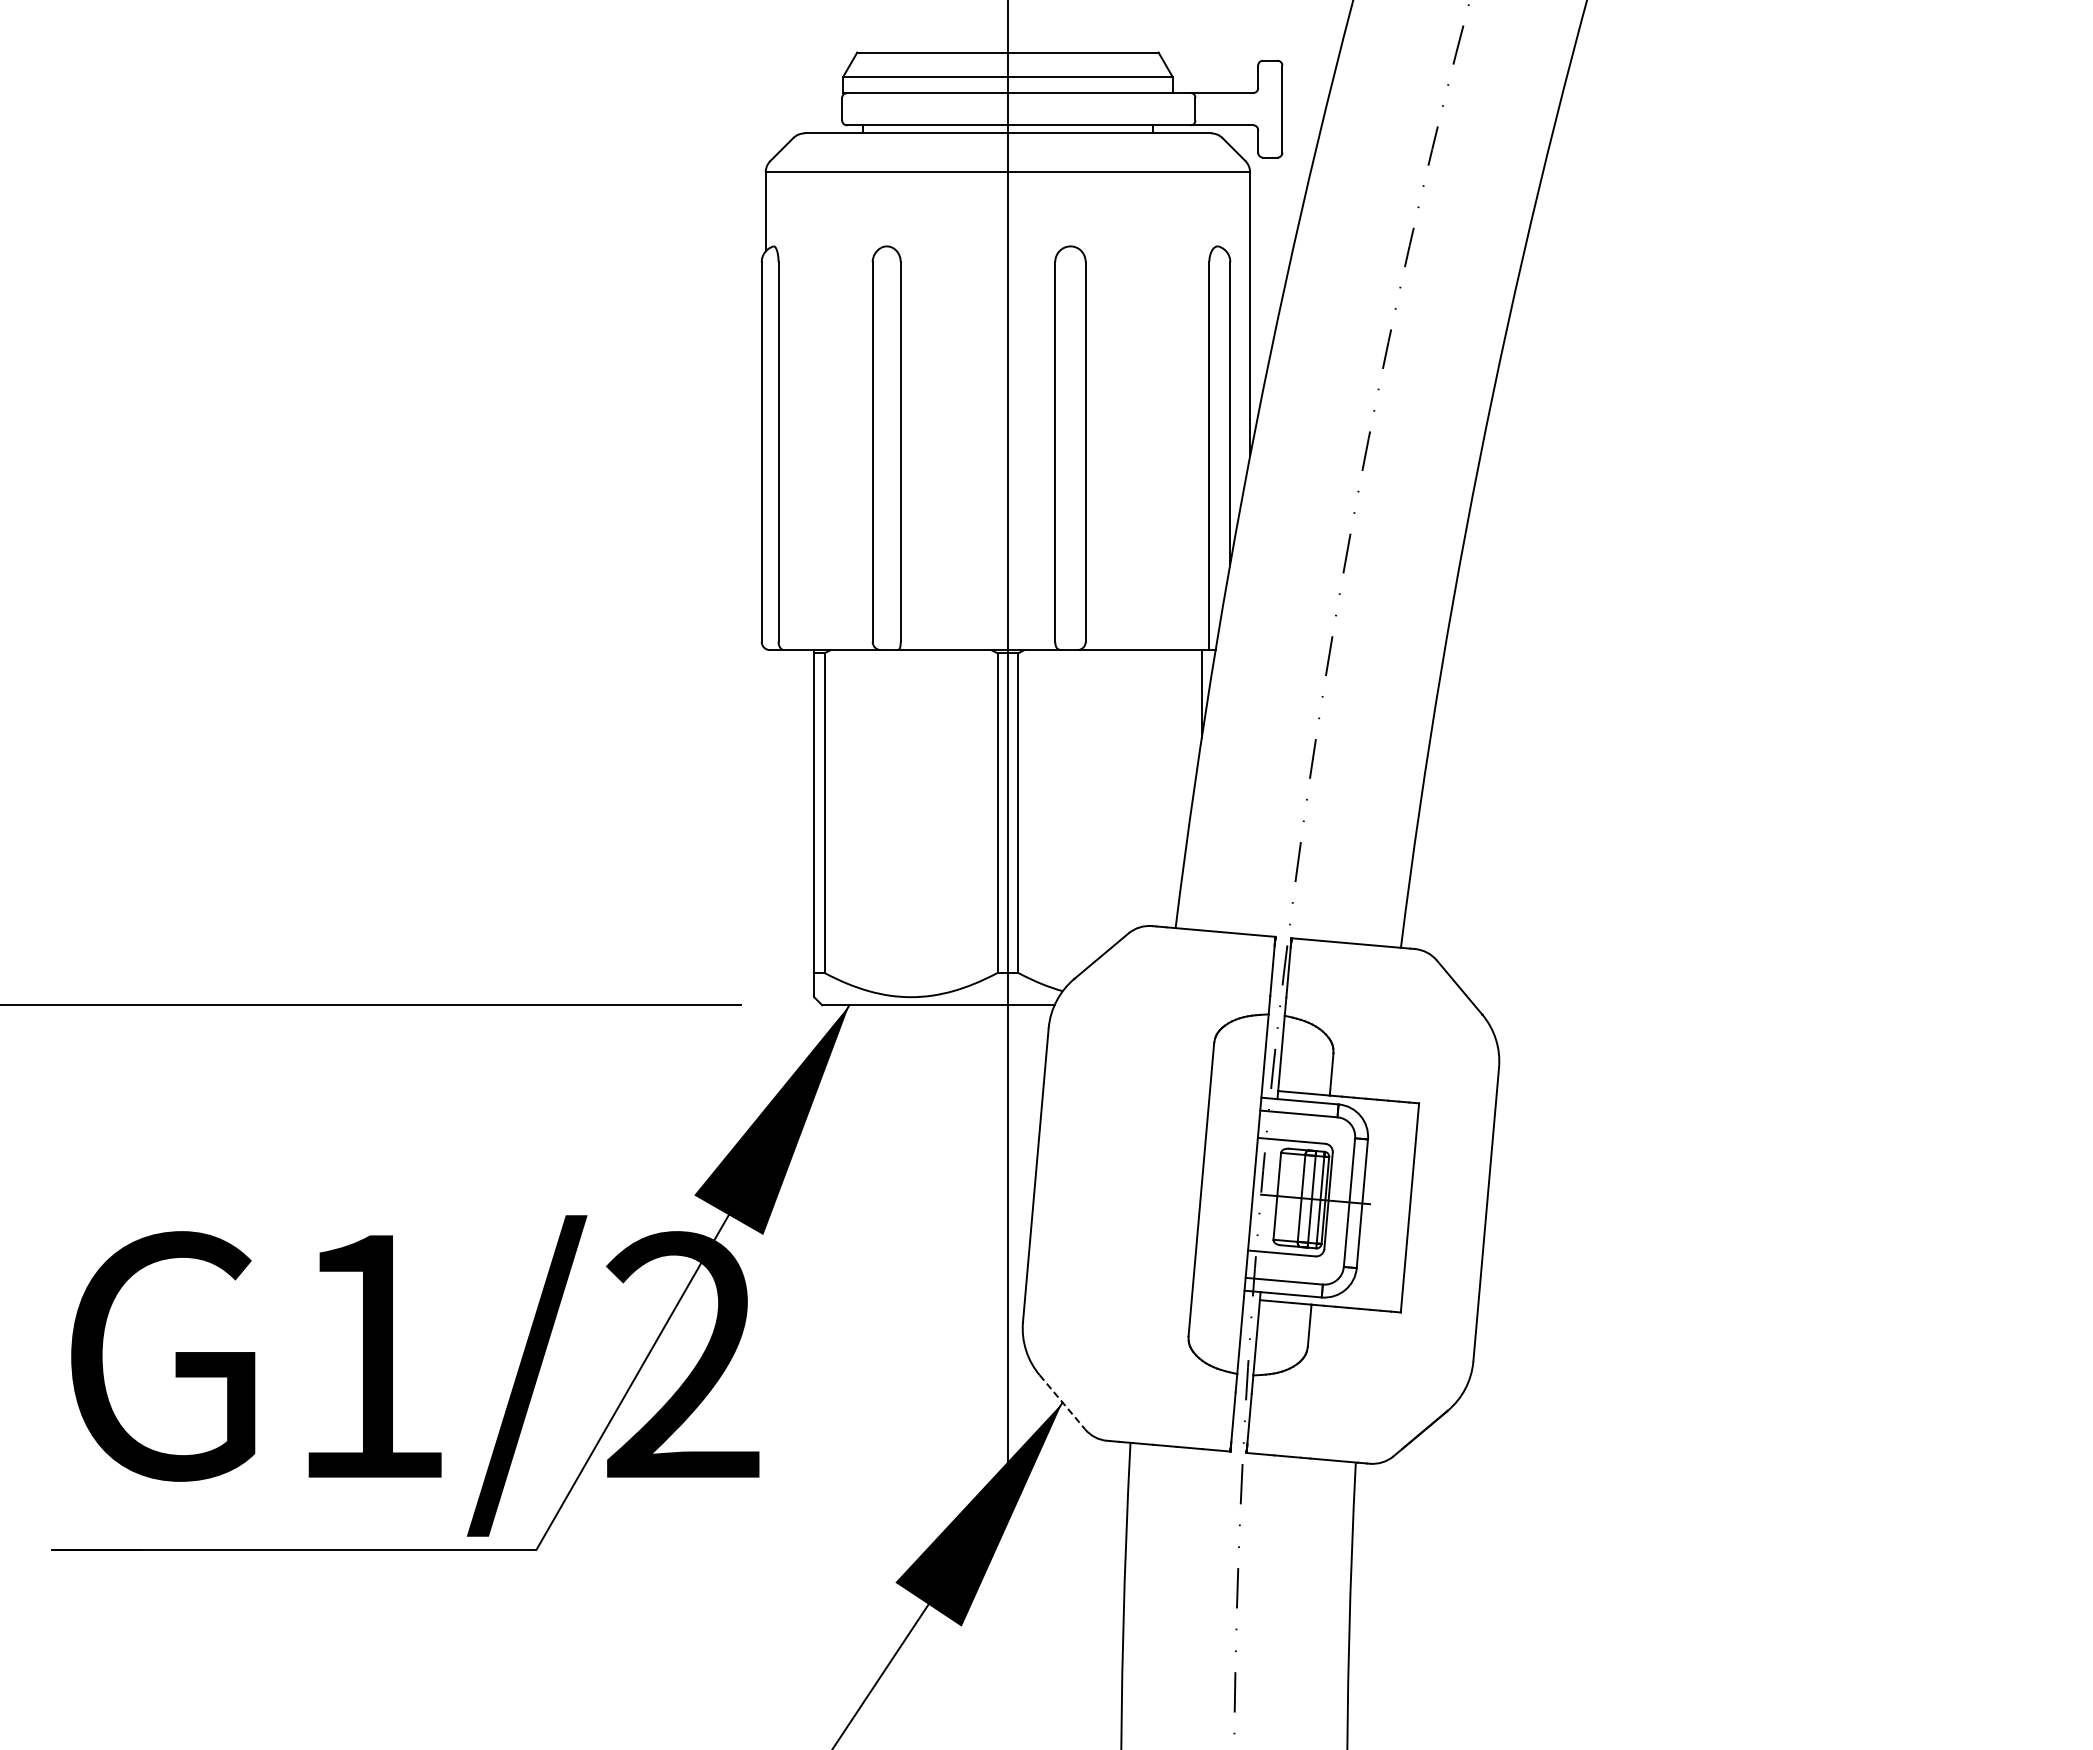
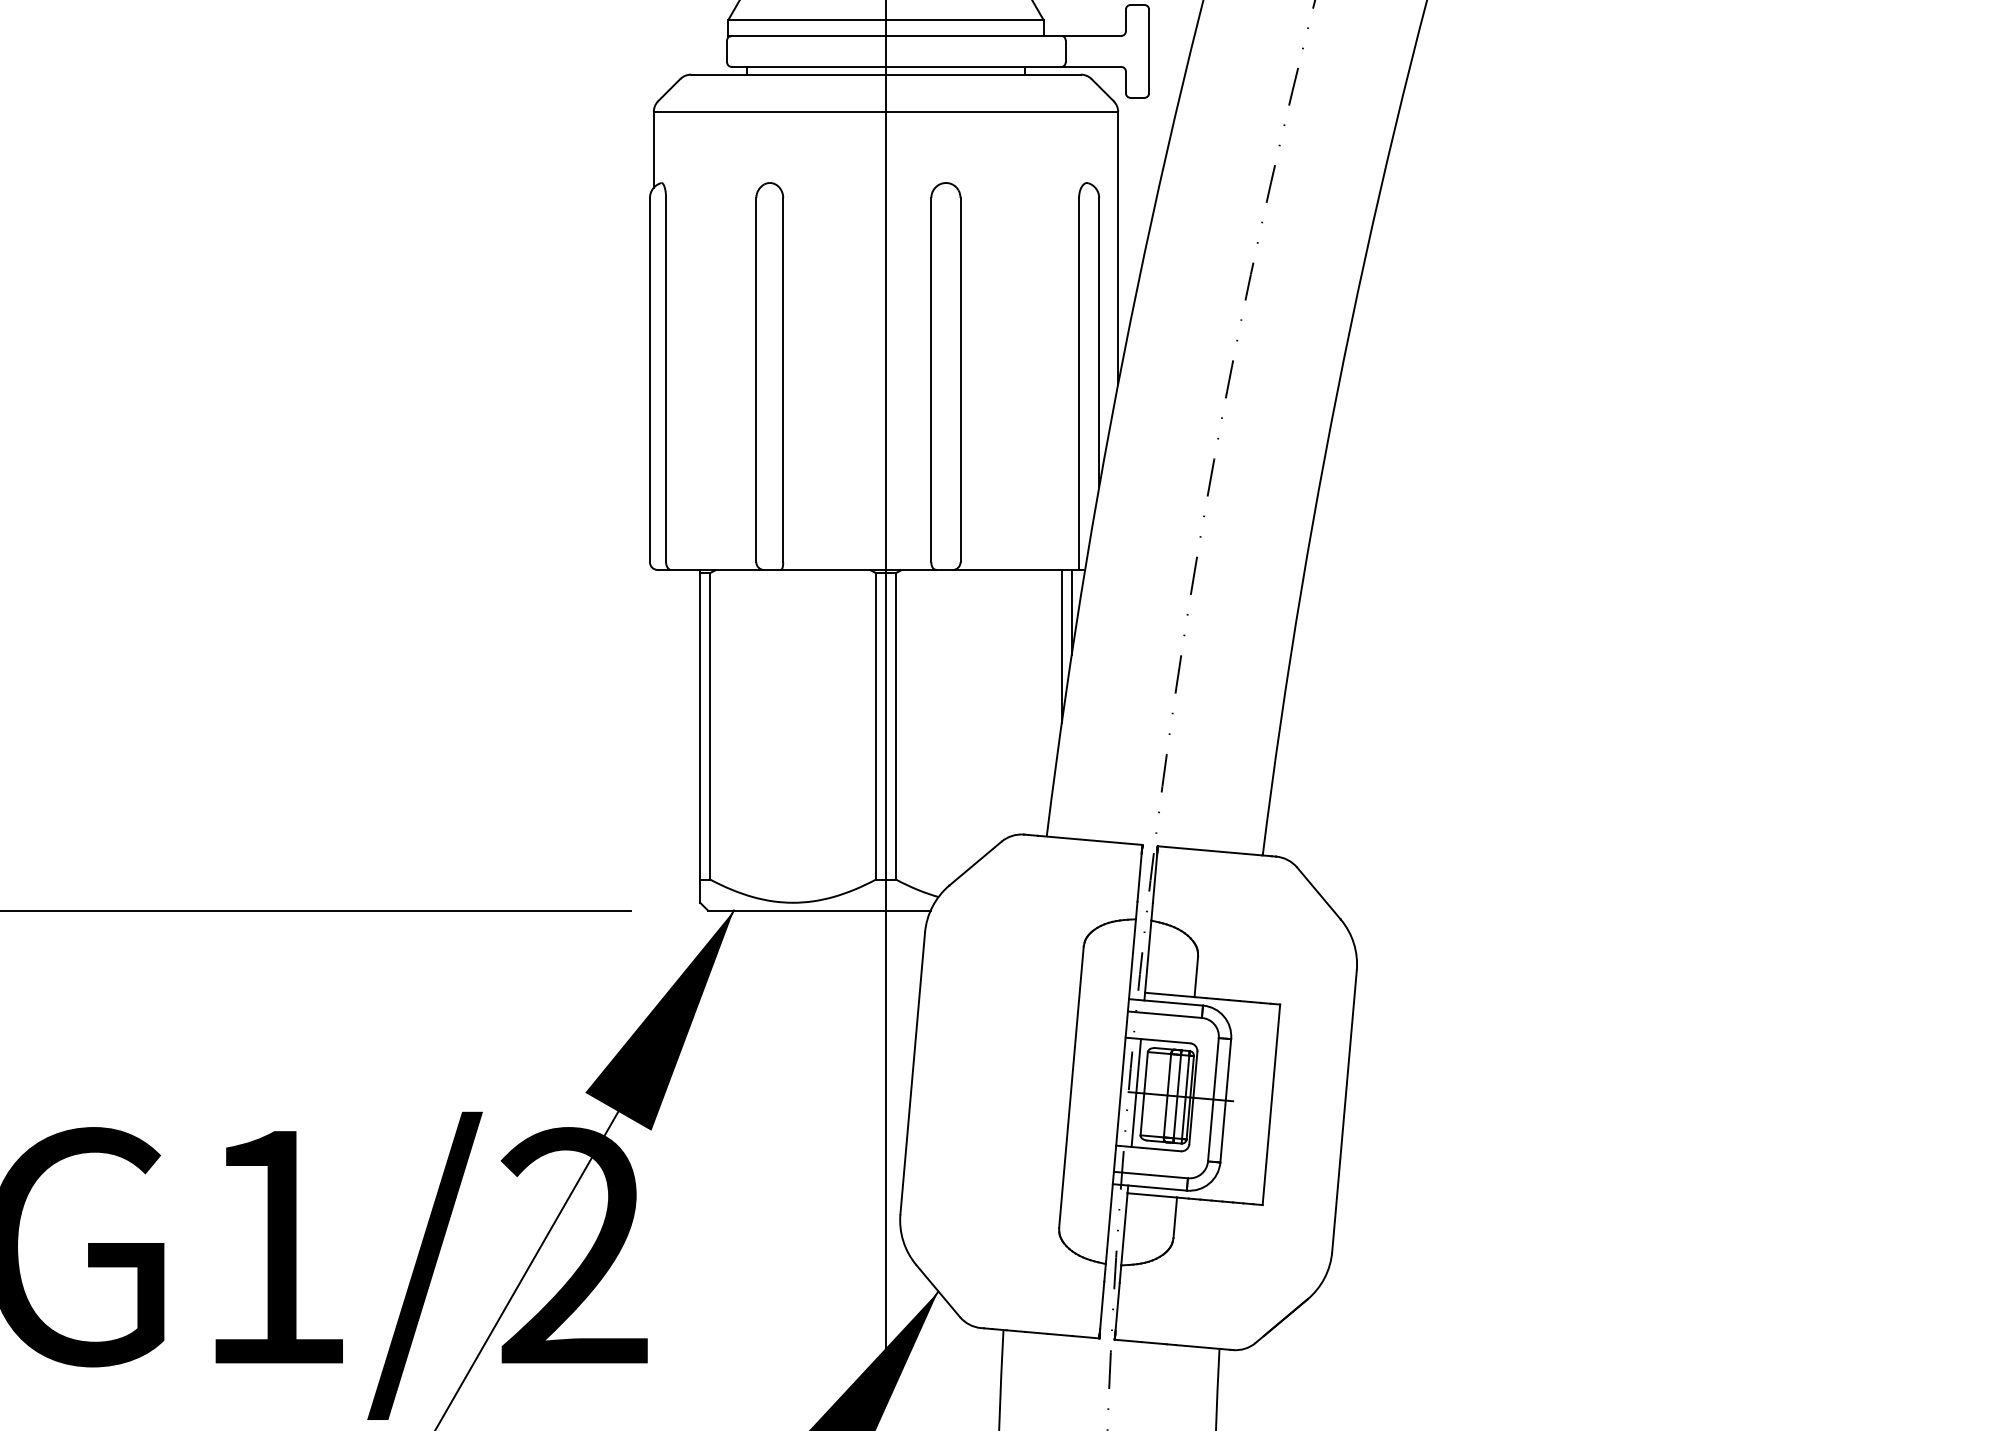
line: (1191, 729) -> (1061, 646), added
line: (1268, 1195) -> (1135, 1092), added
line: (1062, 1402) -> (938, 1291), dashed -> solid

